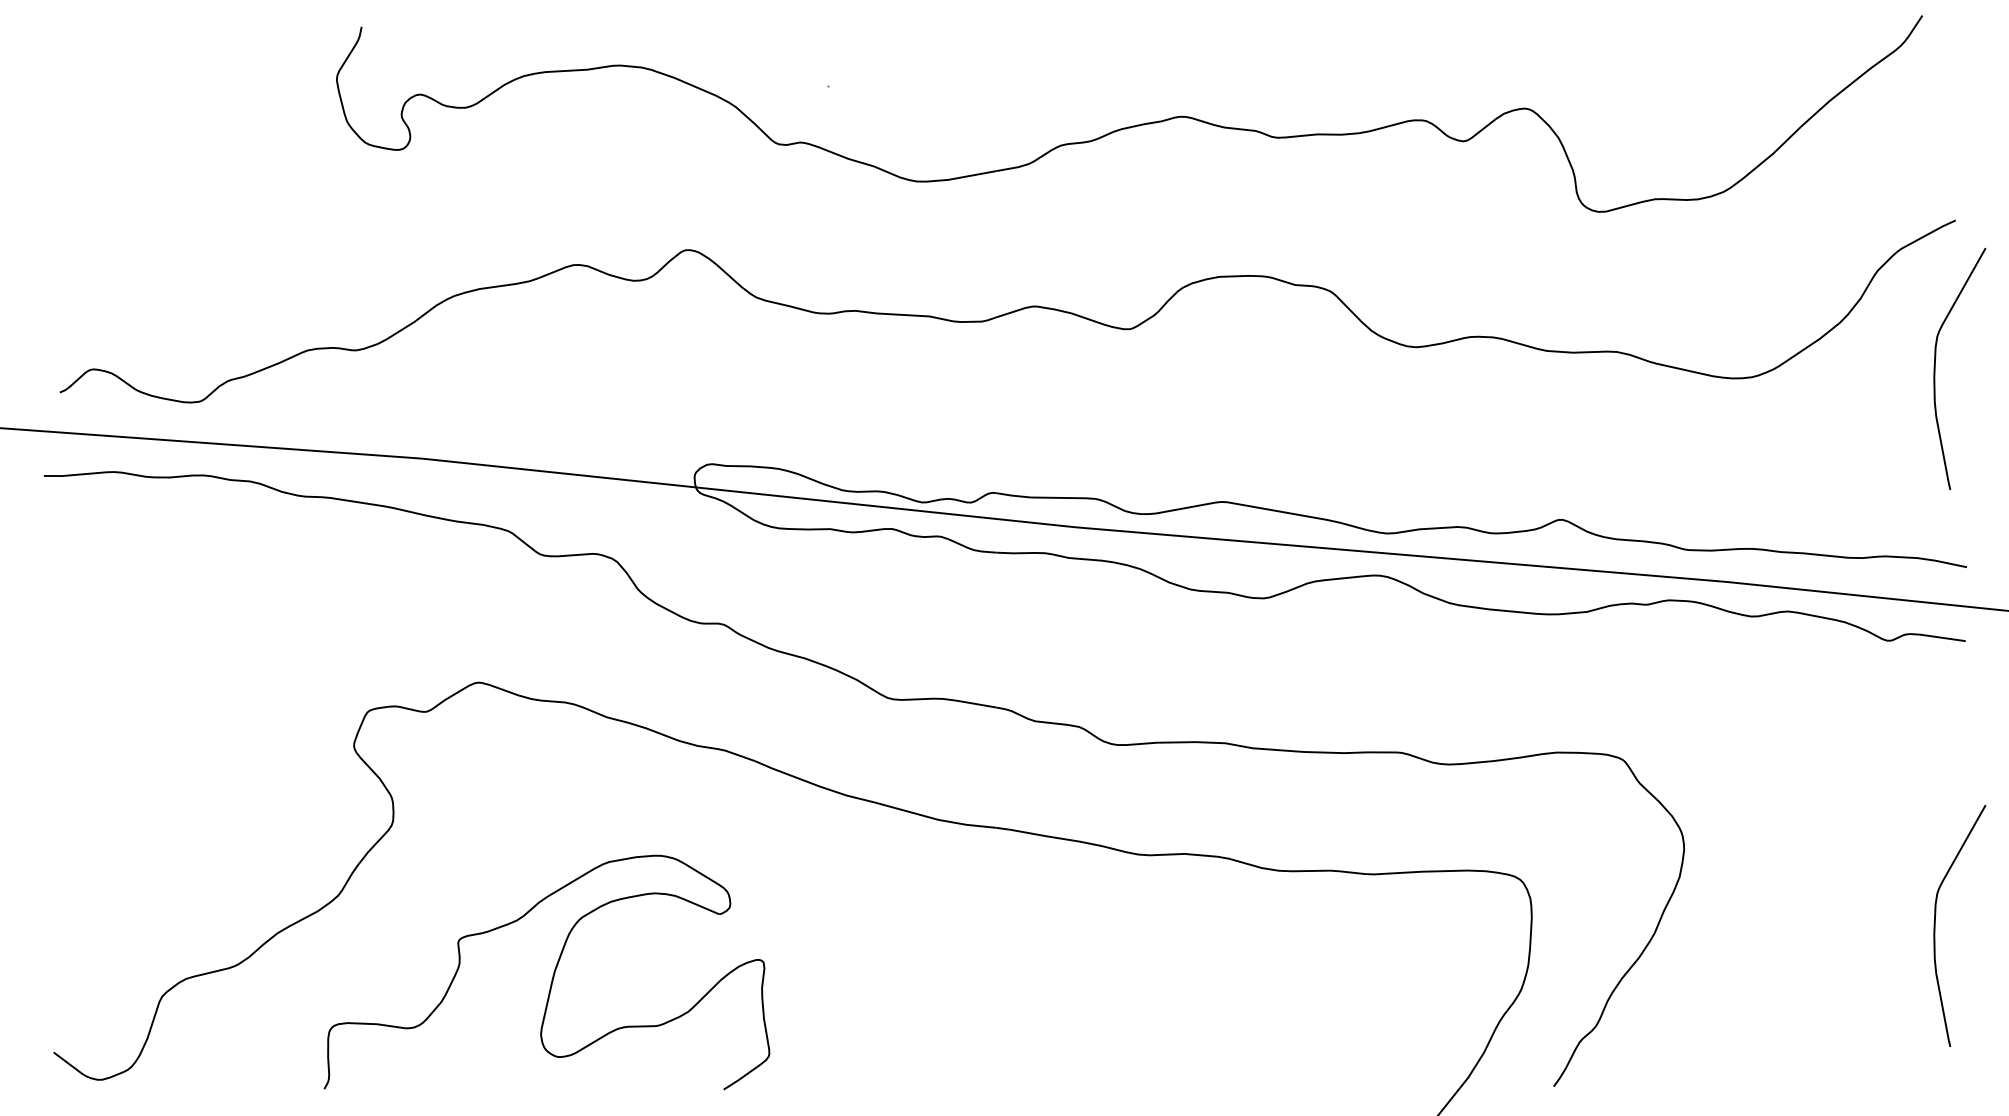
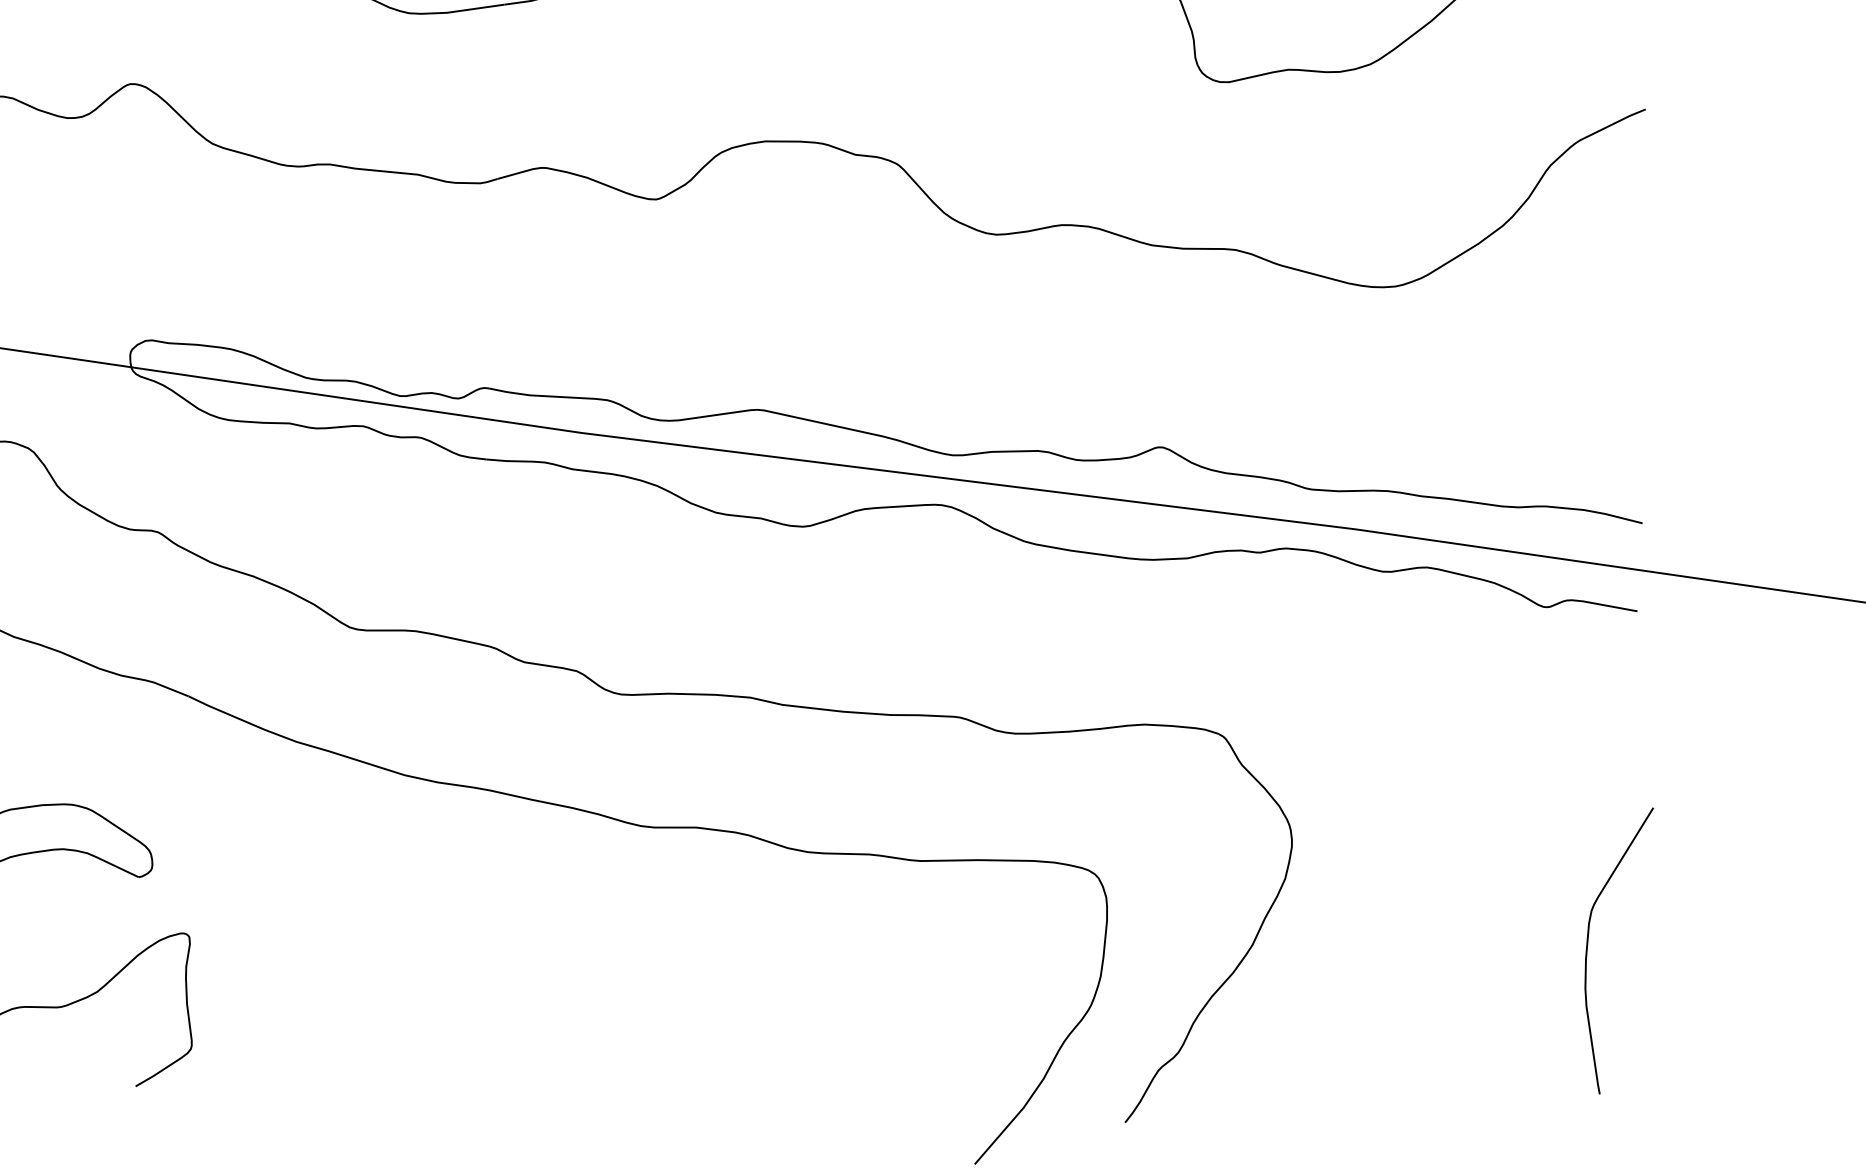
curve: (1935, 368) -> (1614, 284), removed

